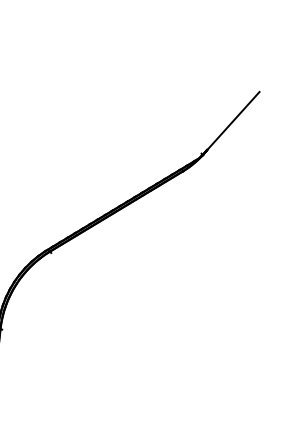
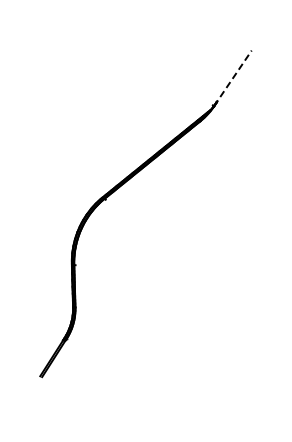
line: (230, 123) -> (232, 78), solid -> dashed

